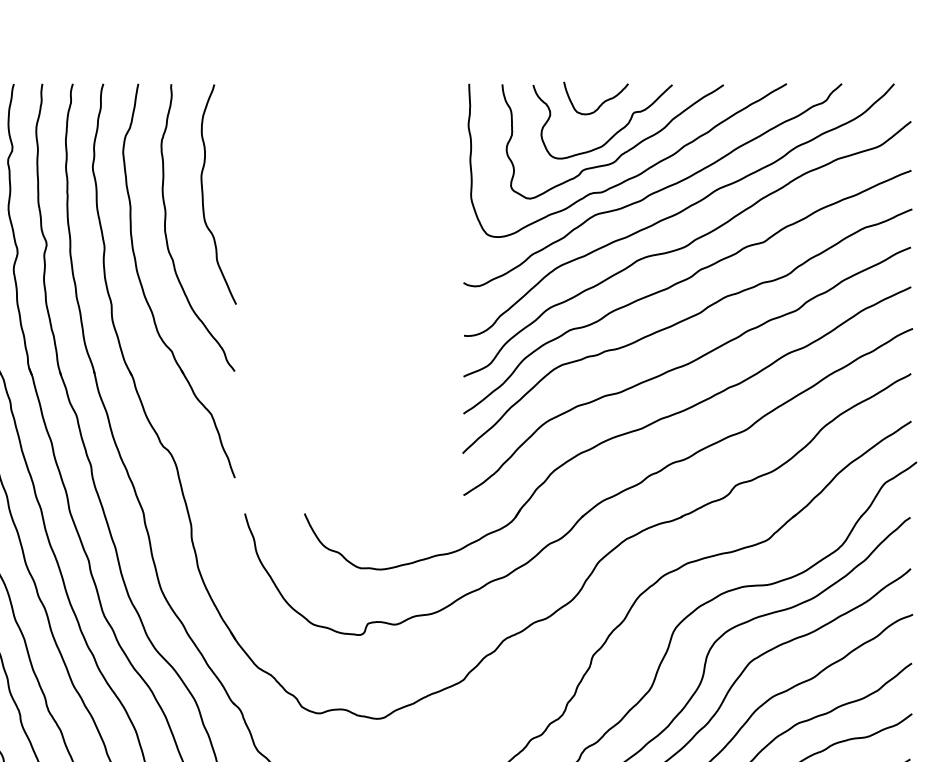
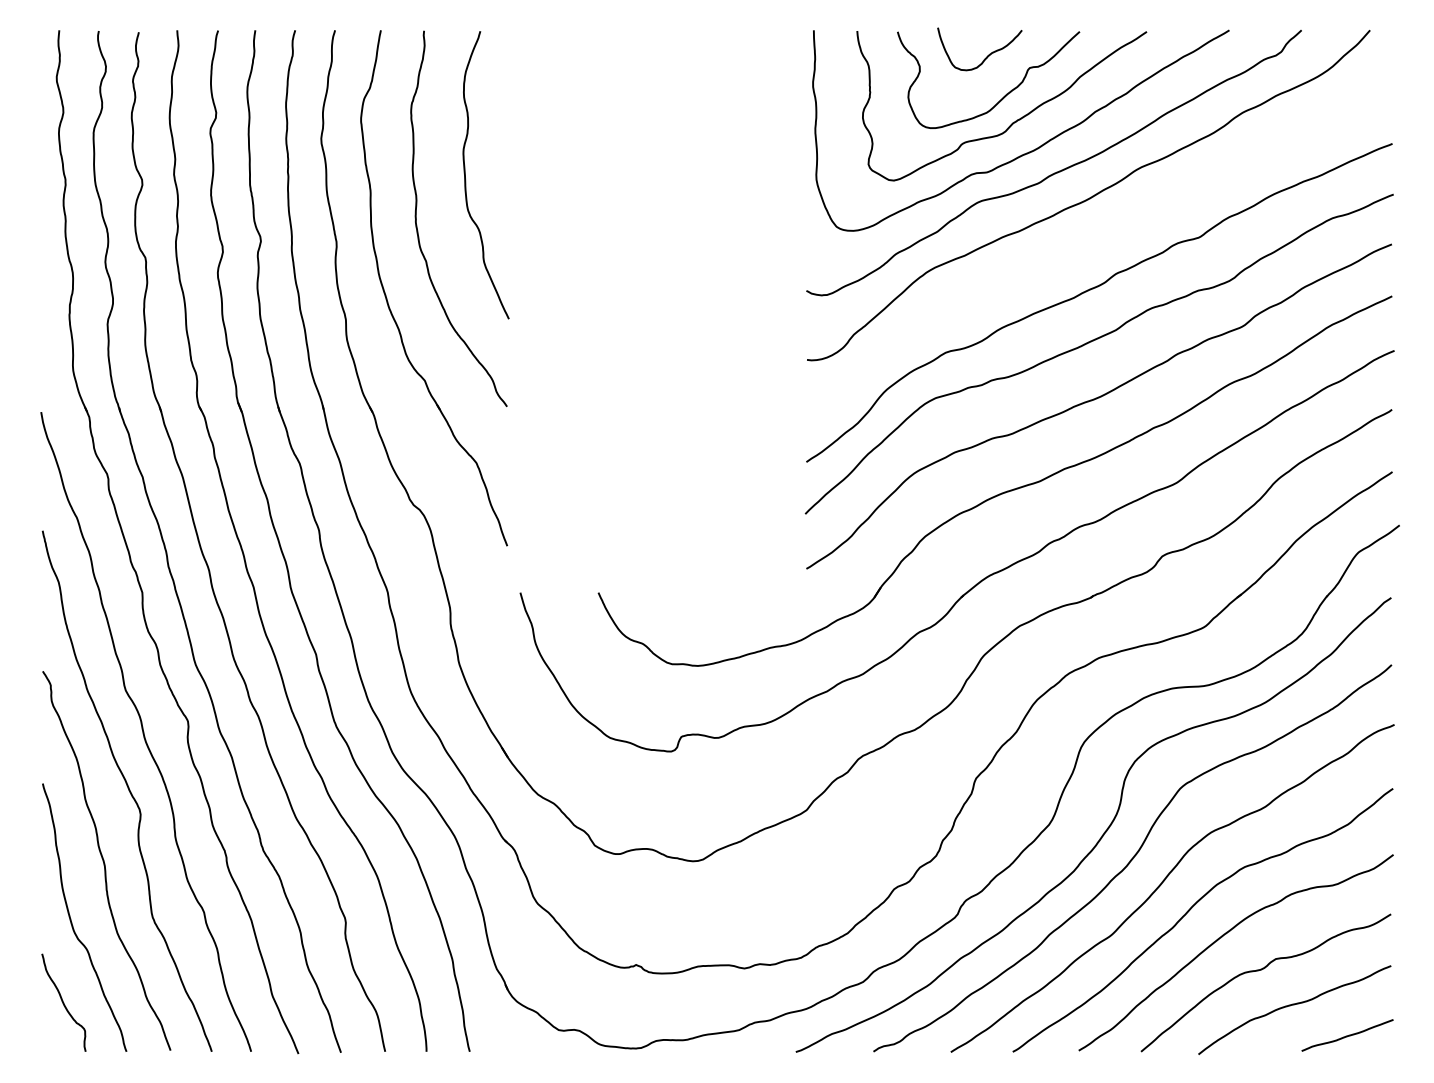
curve: (685, 247) -> (1097, 244), removed

